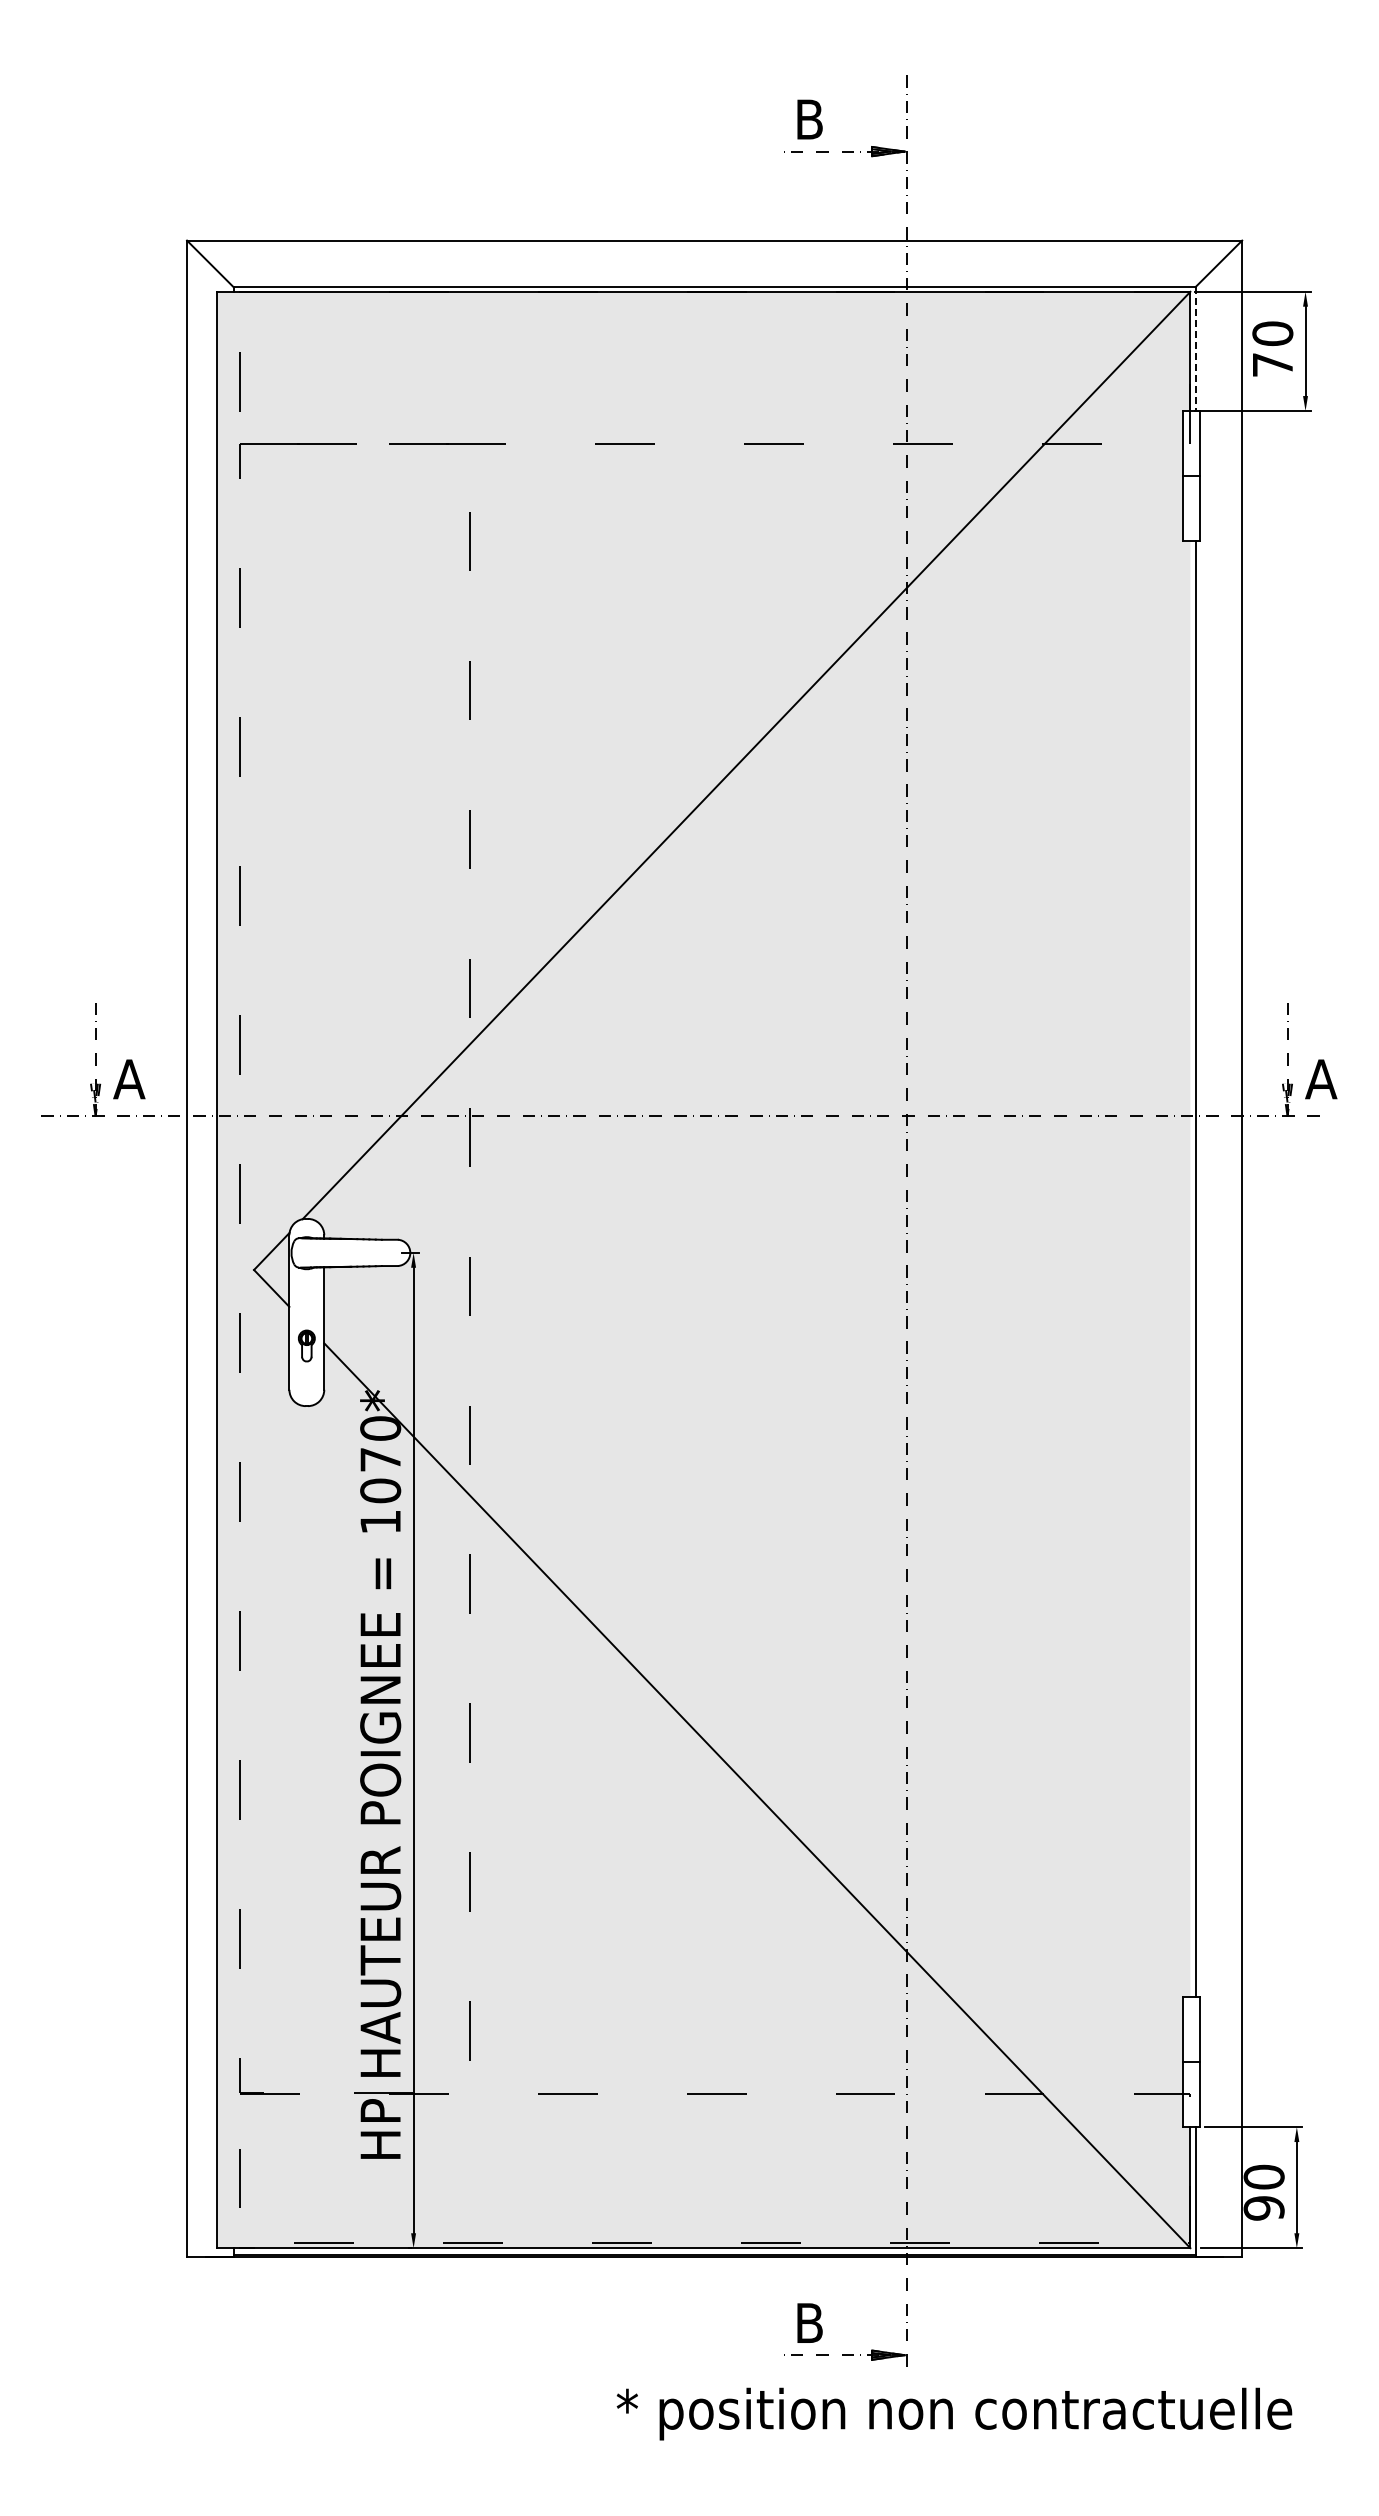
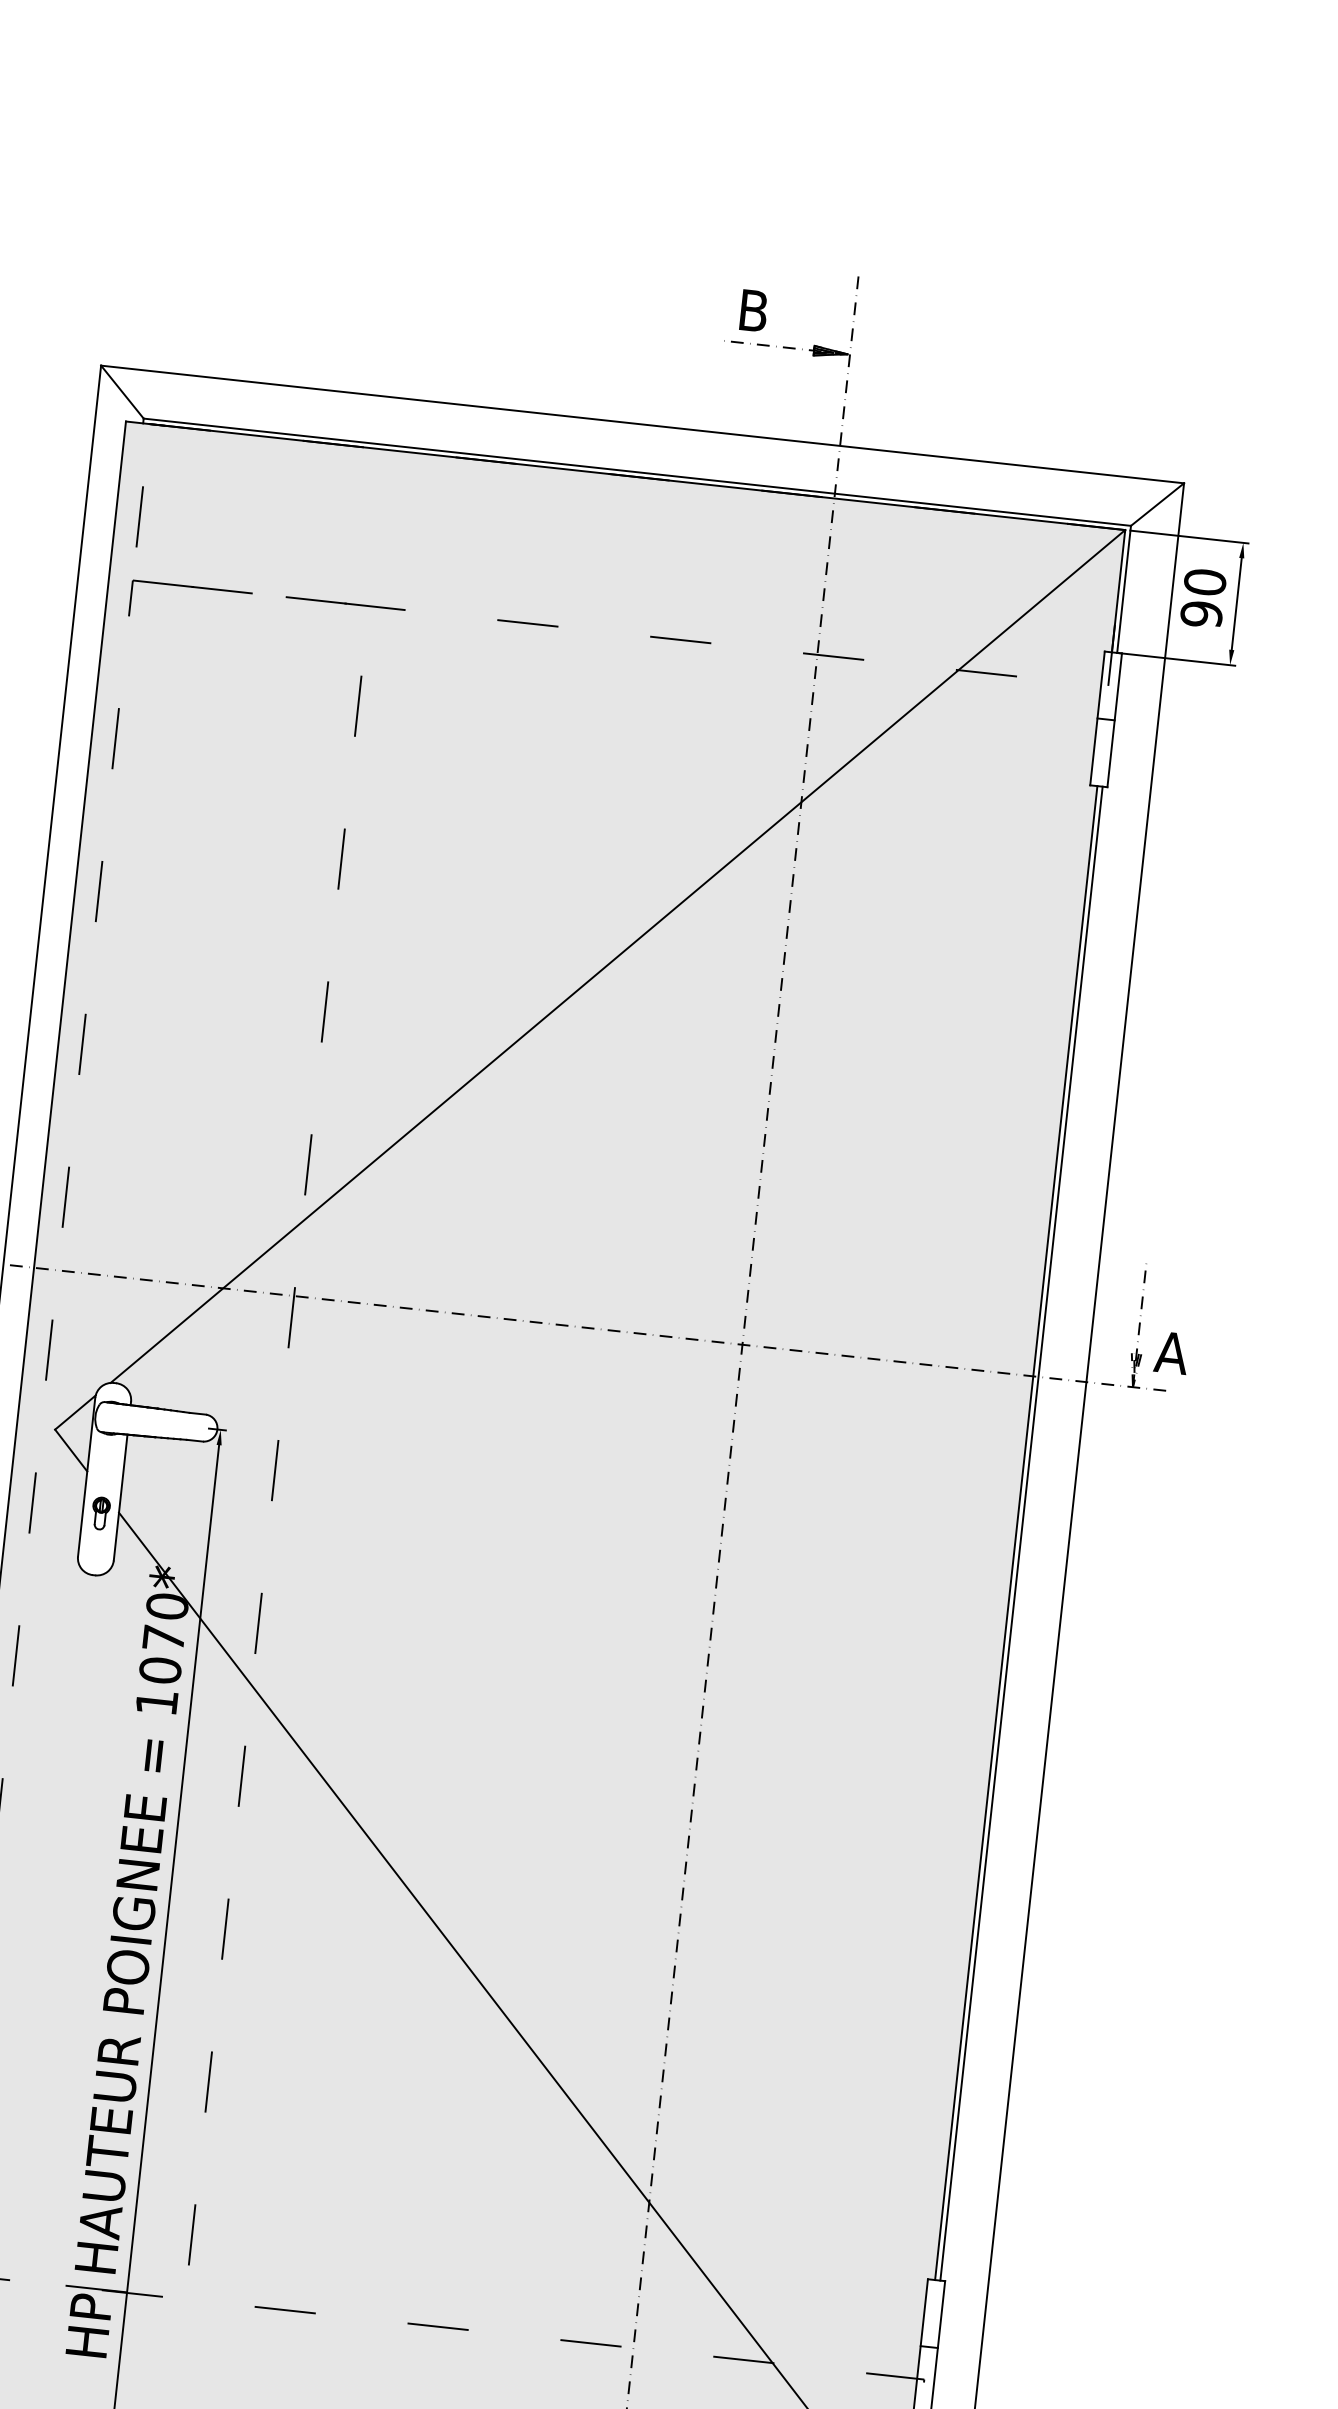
line: (1195, 349) -> (1124, 589), dashed -> solid
text: (1272, 364) -> (1201, 613), 70 -> 90
line: (1190, 1268) -> (1016, 1532), added

